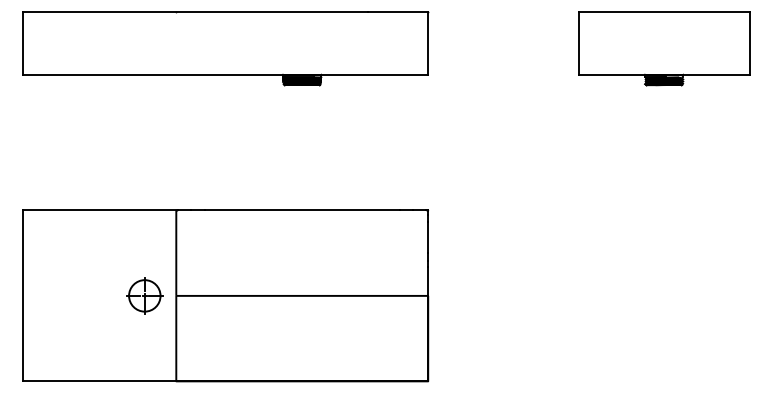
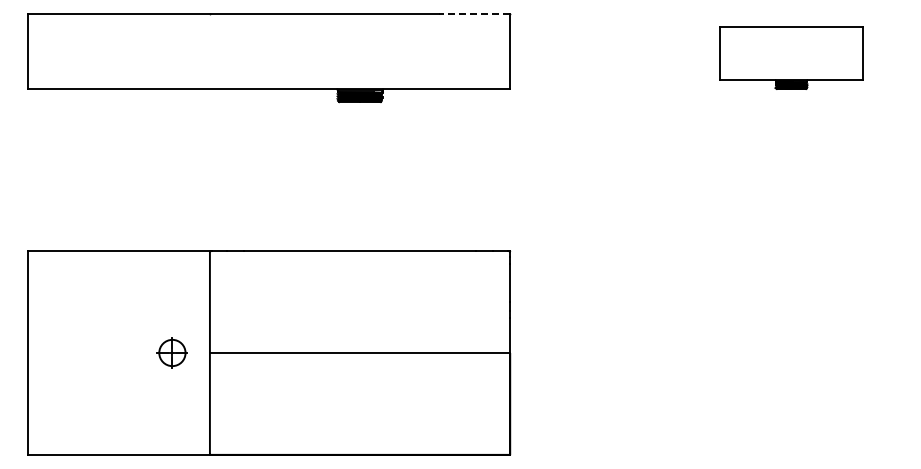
line: (398, 11) -> (474, 14), solid -> dashed
part: (664, 48) -> (791, 58), size x0.7
part: (144, 295) -> (172, 352), size x0.7

